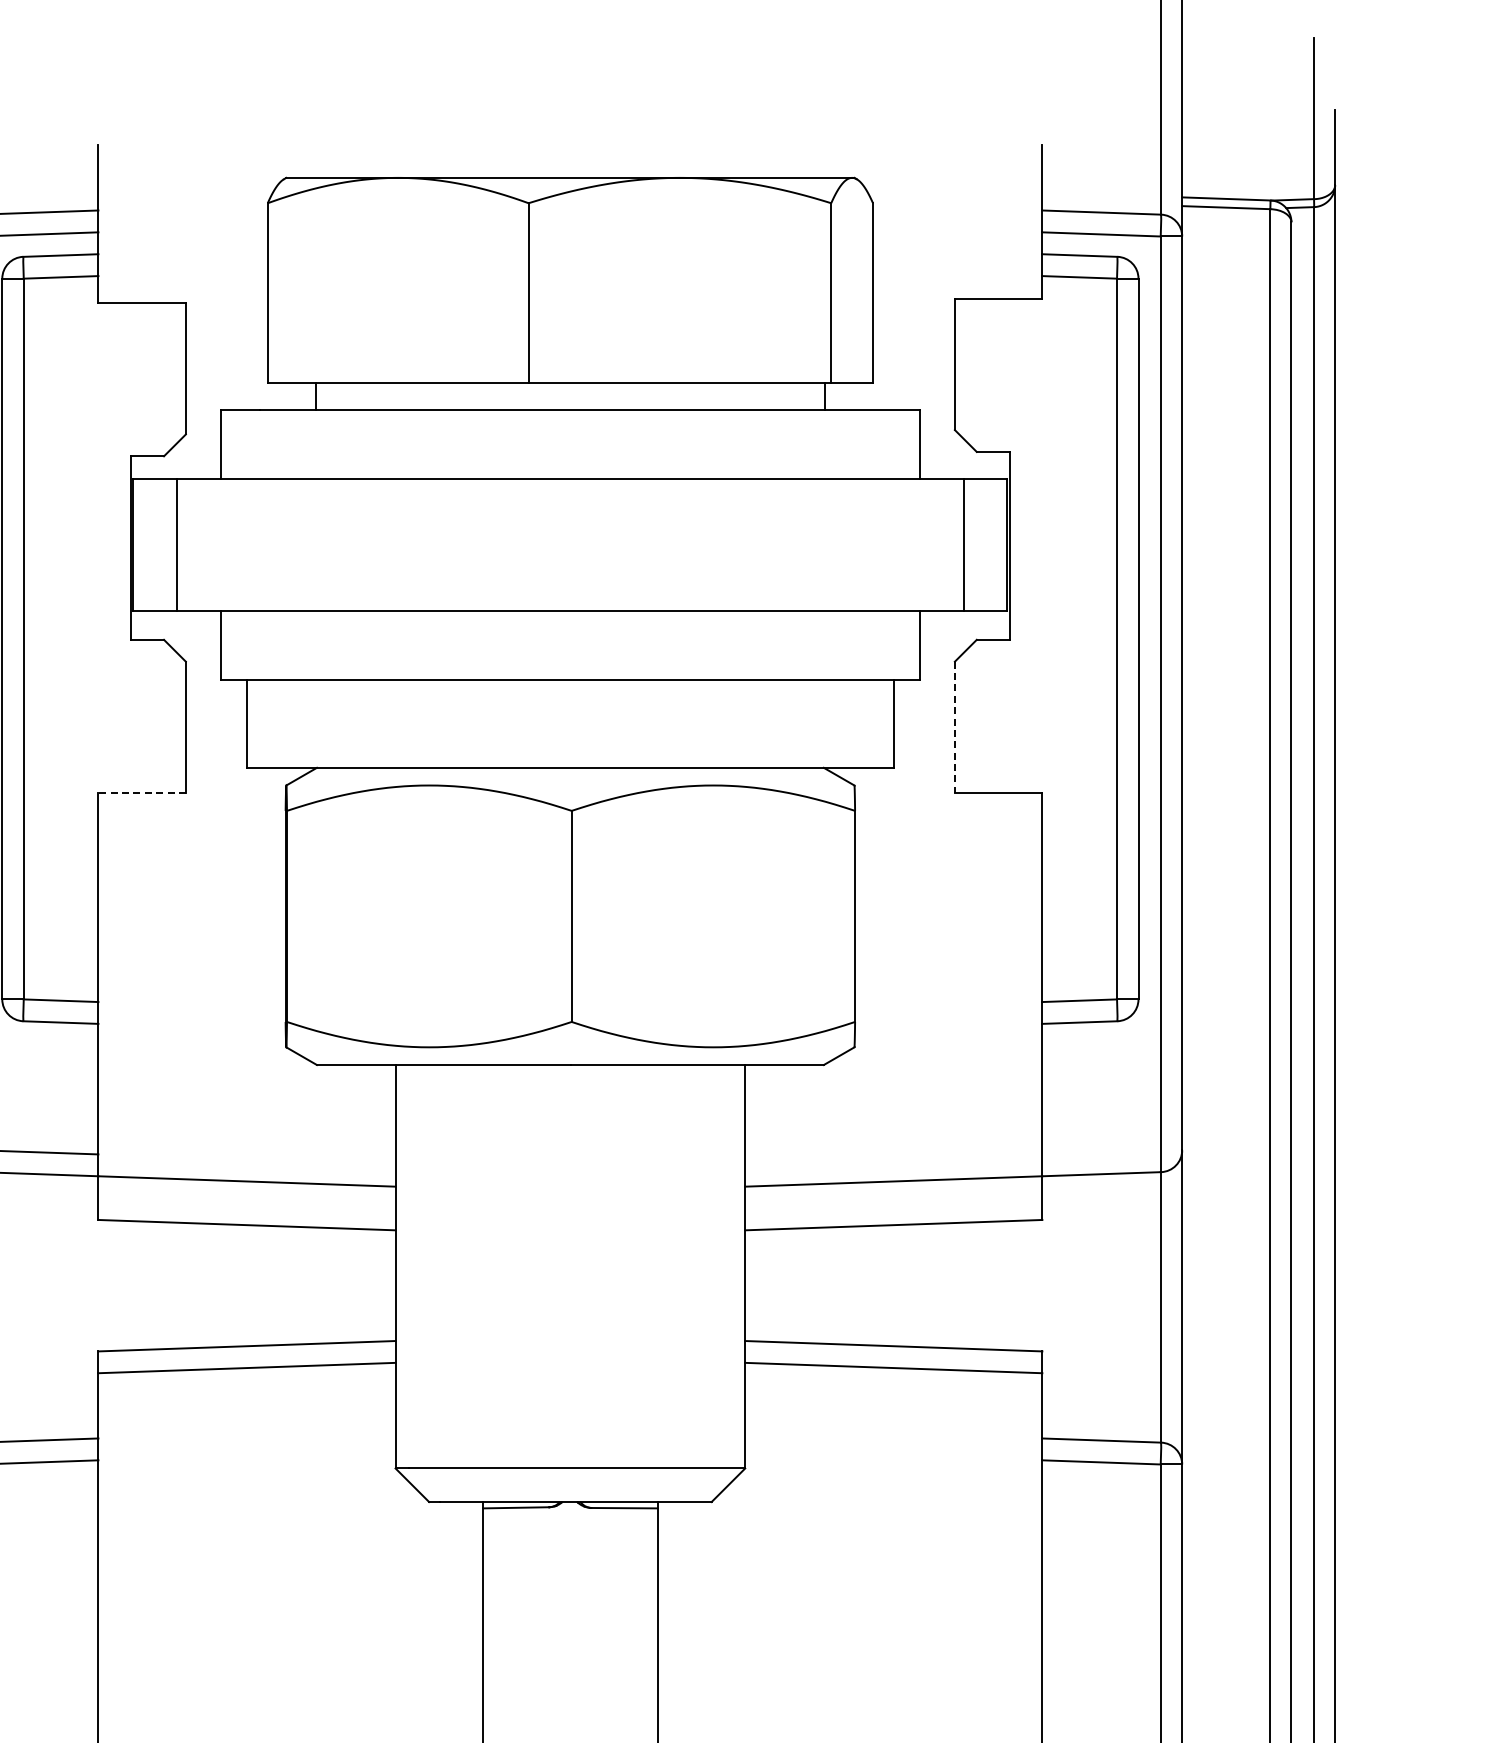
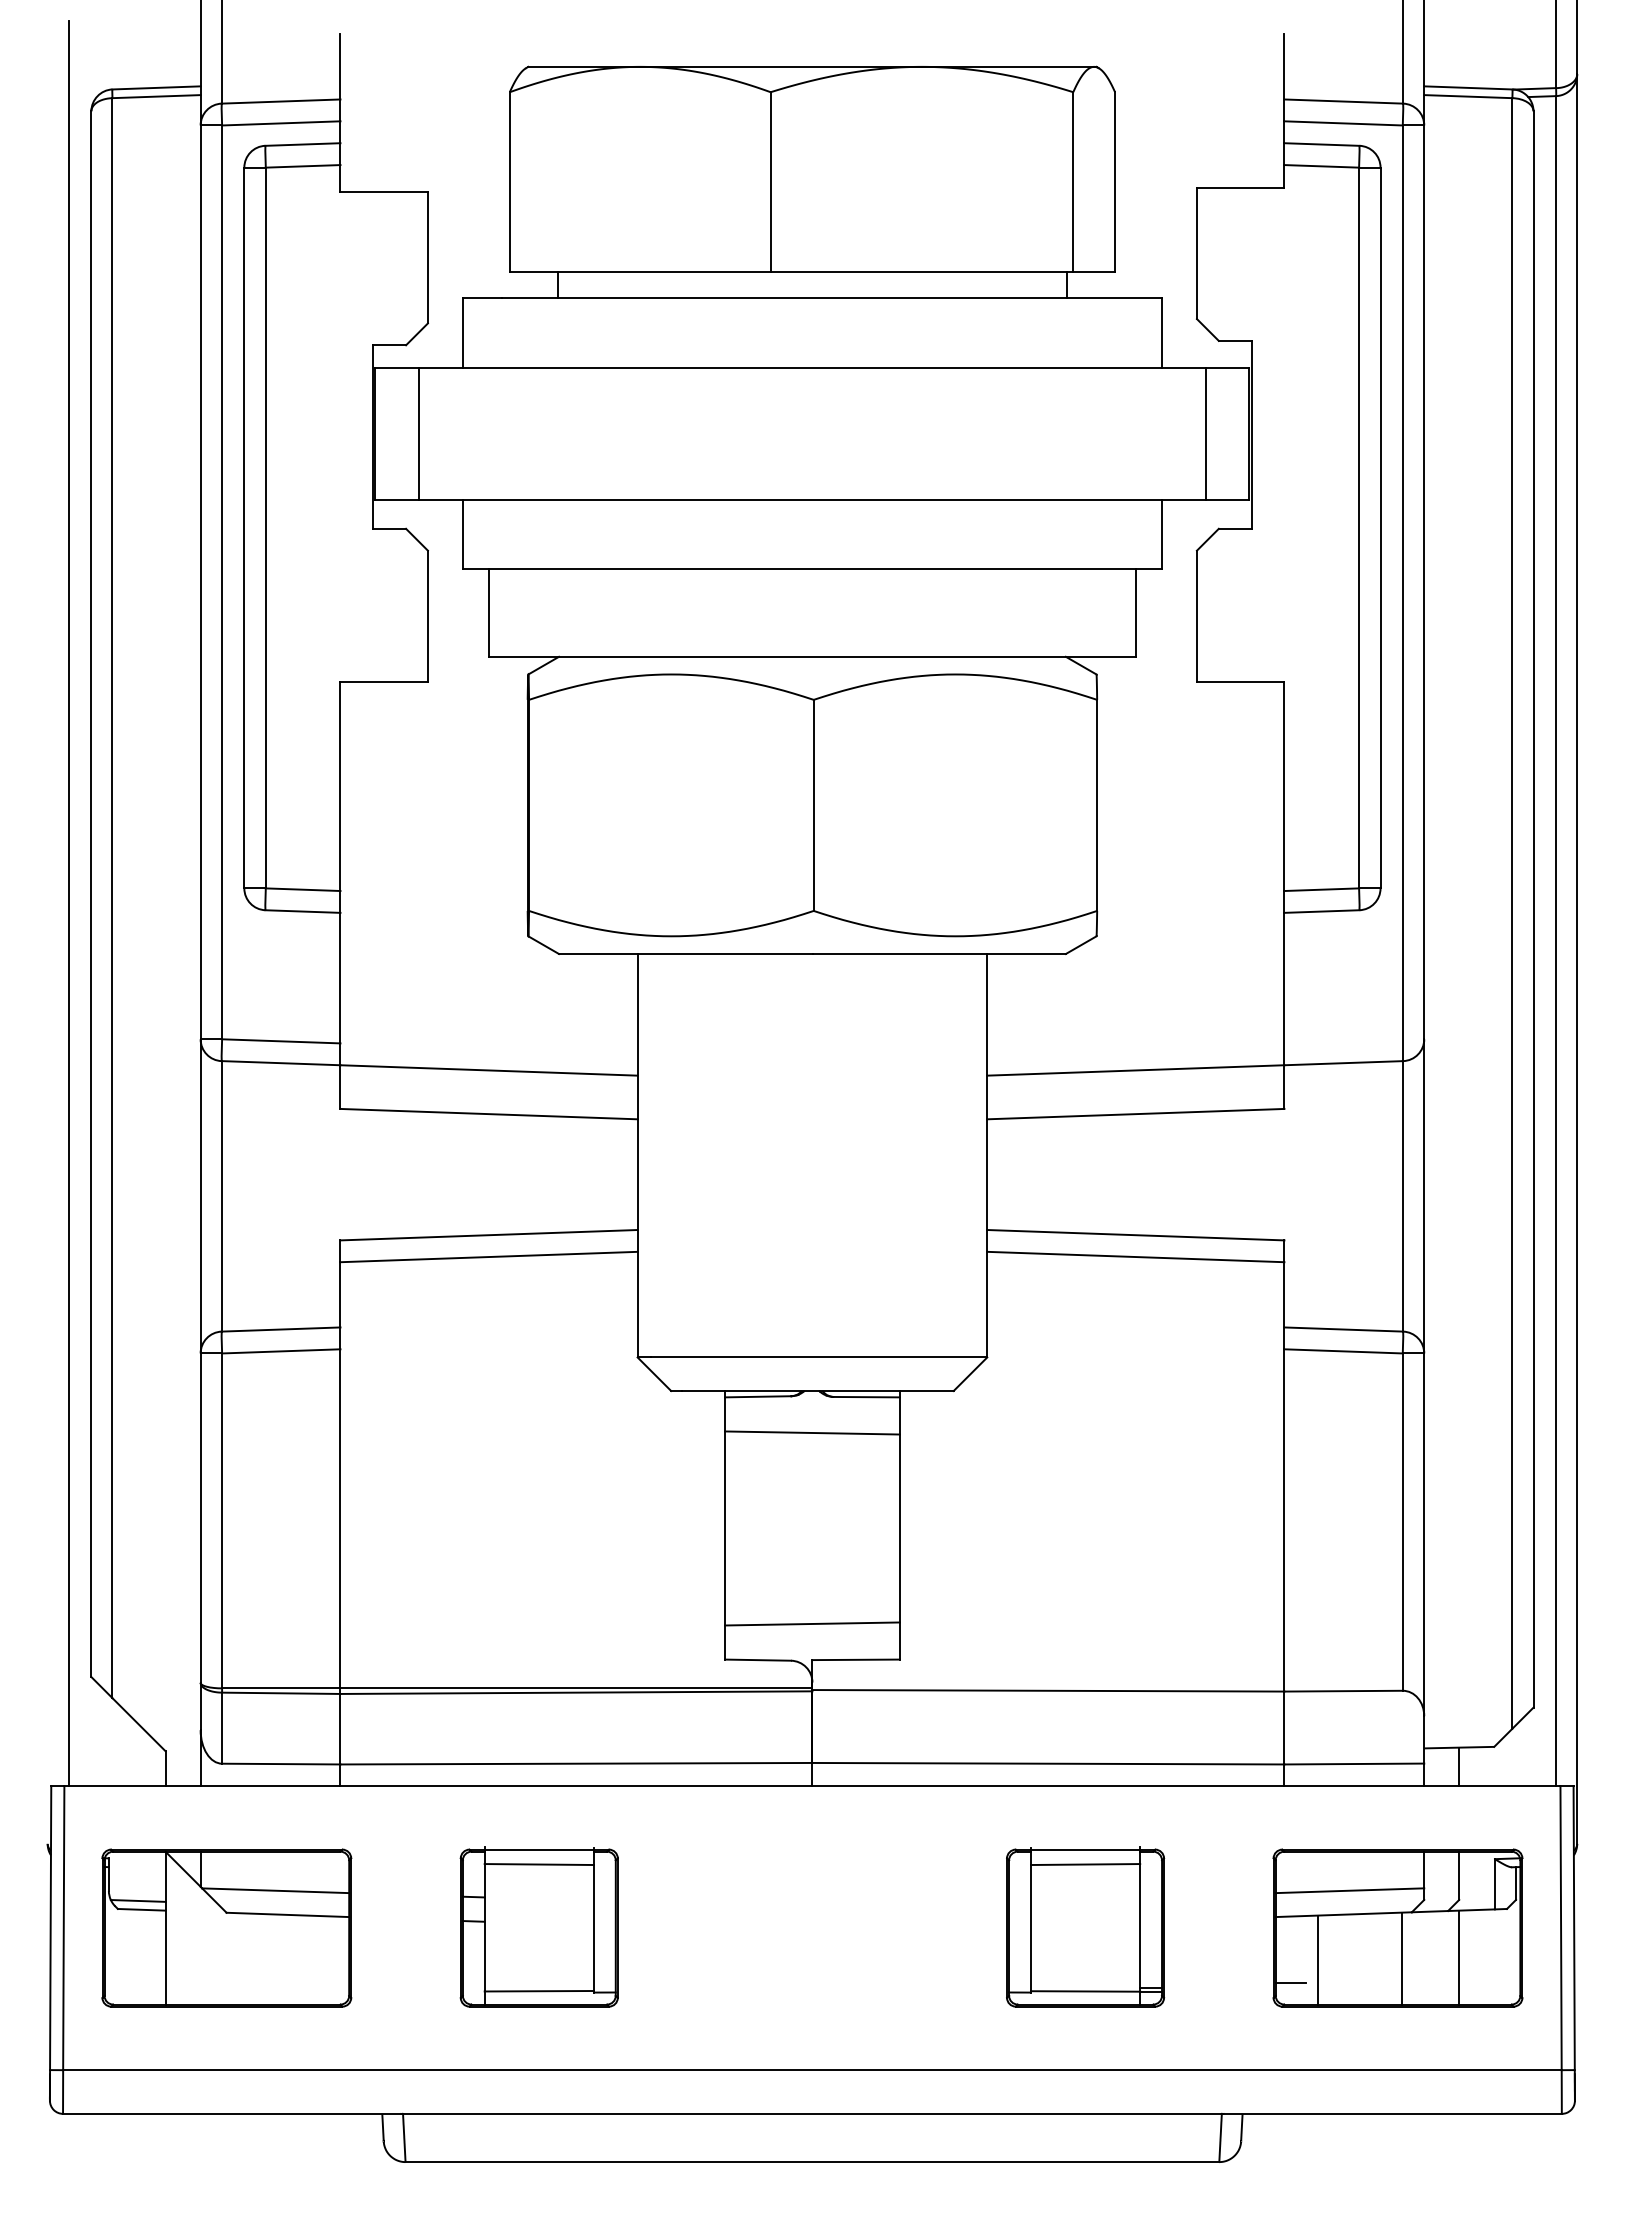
line: (954, 727) -> (1196, 616), dashed -> solid
line: (142, 792) -> (384, 681), dashed -> solid
line: (570, 1543) -> (812, 1432), added
line: (570, 1734) -> (812, 1623), added

